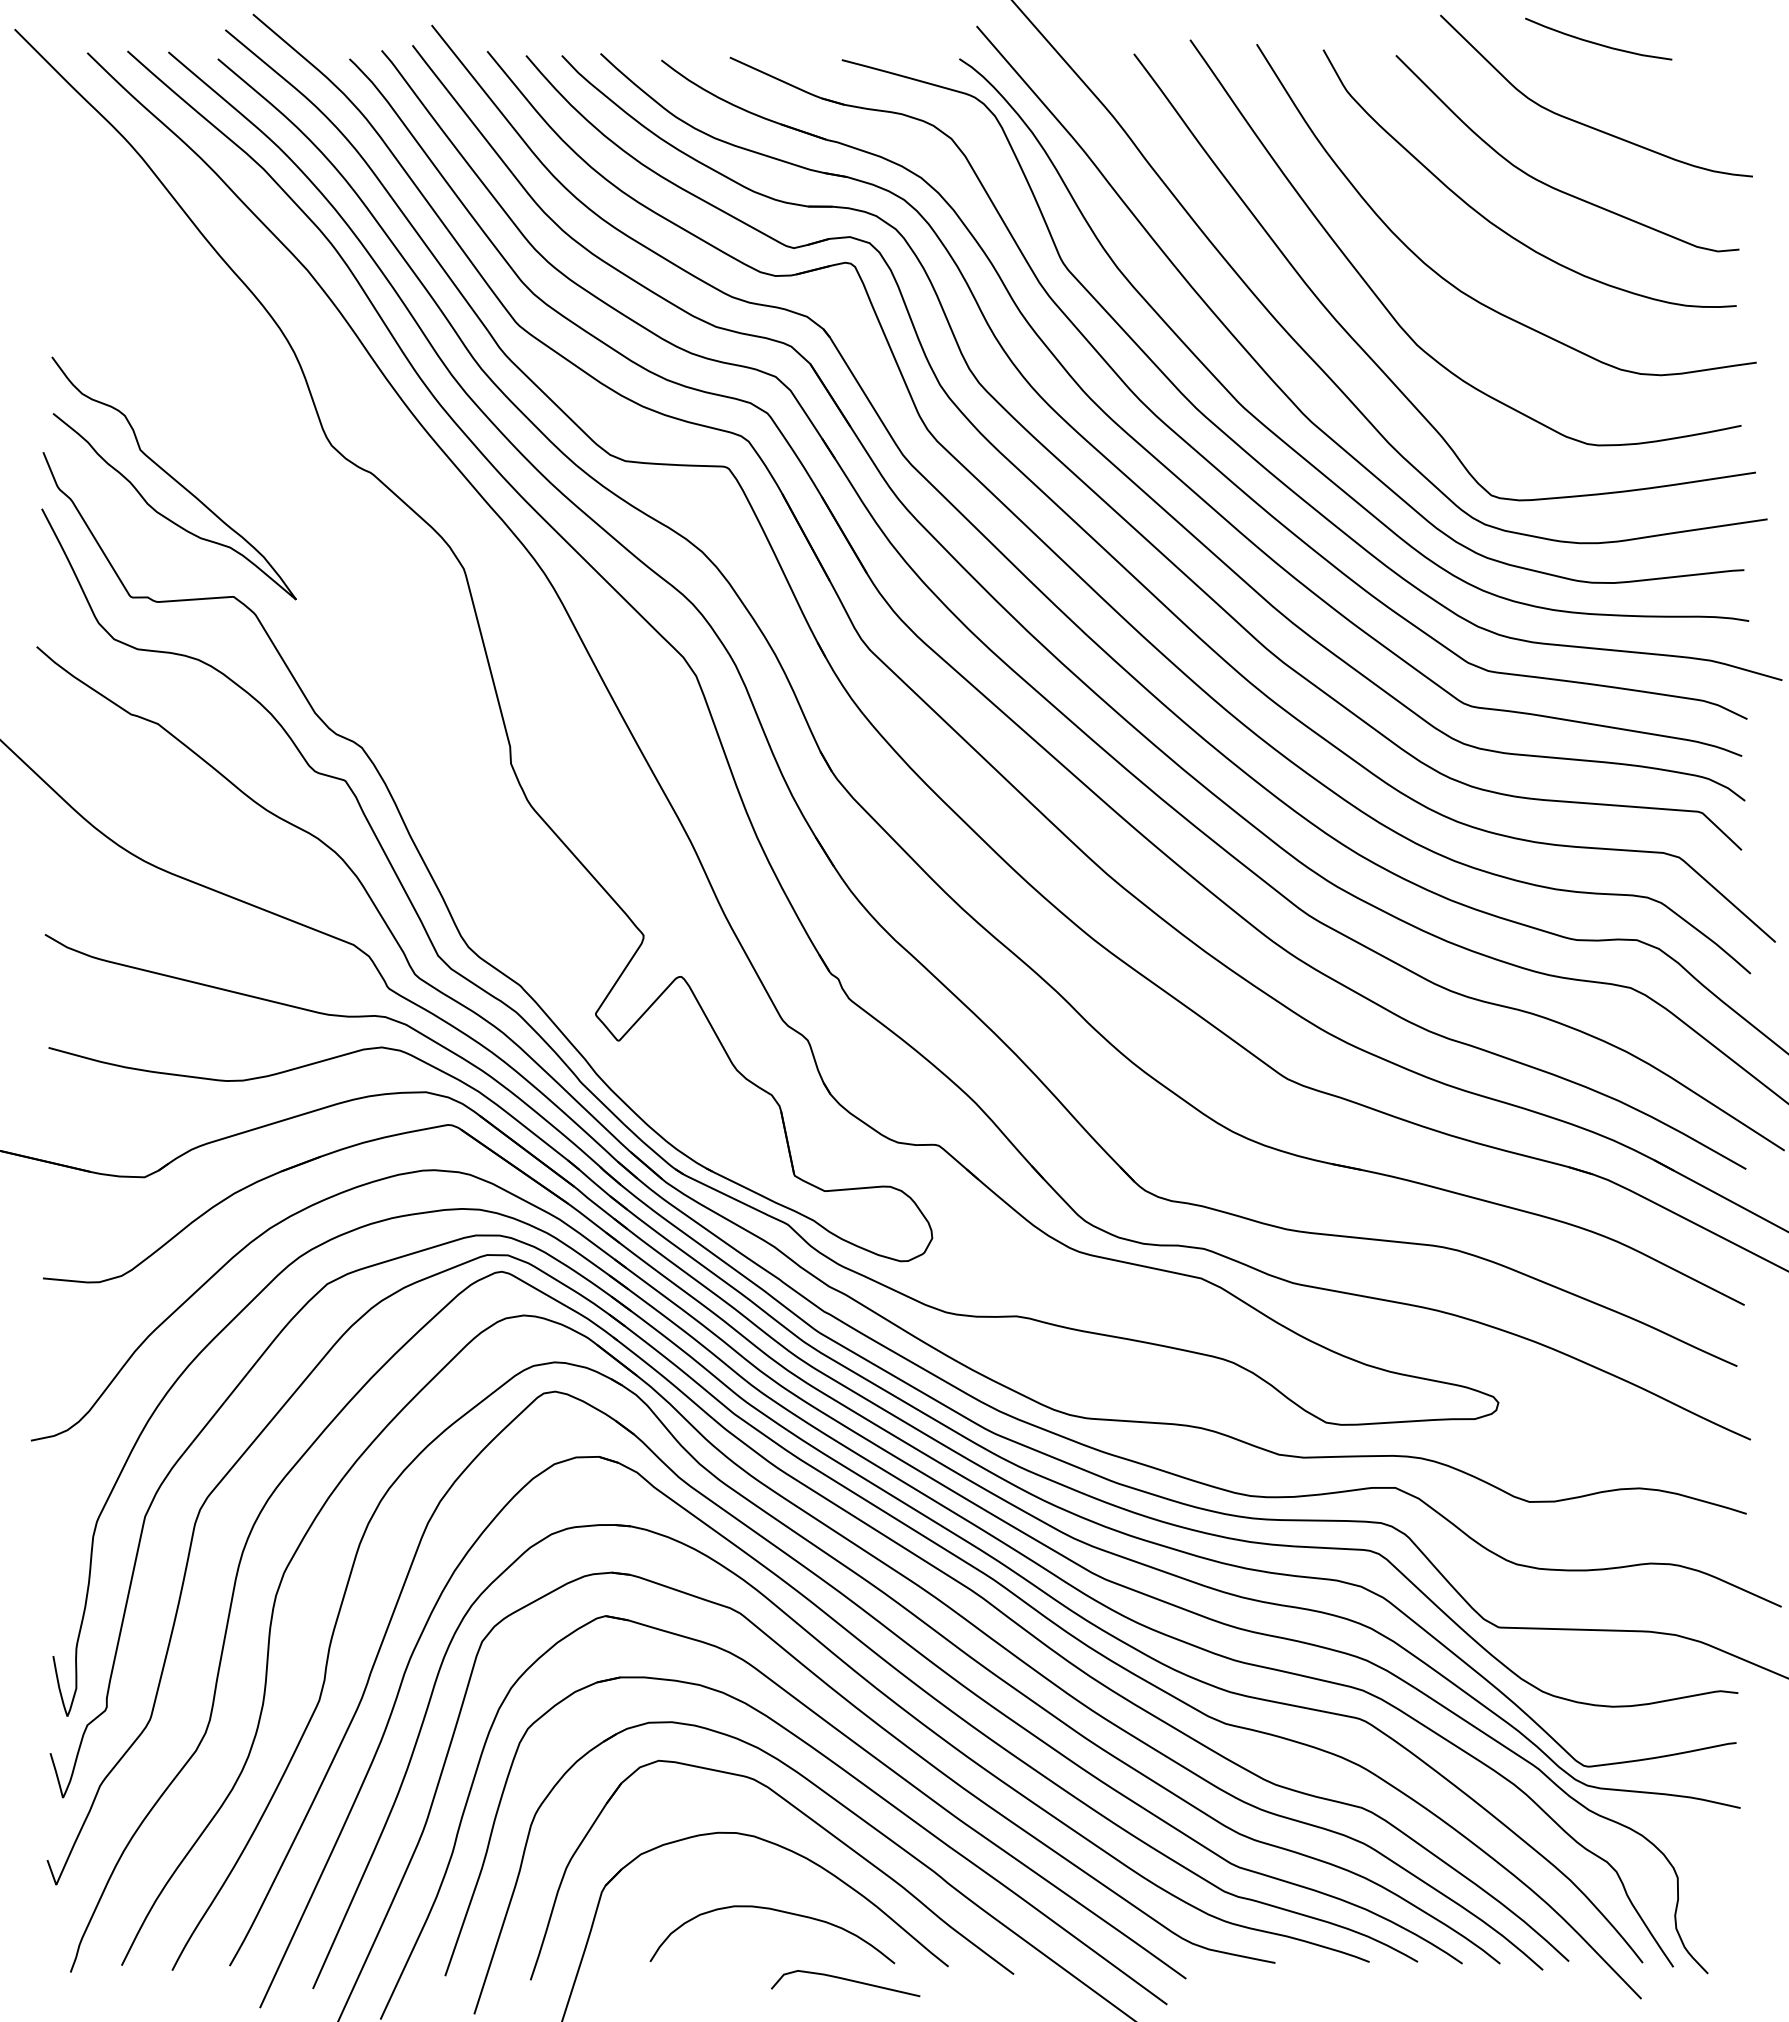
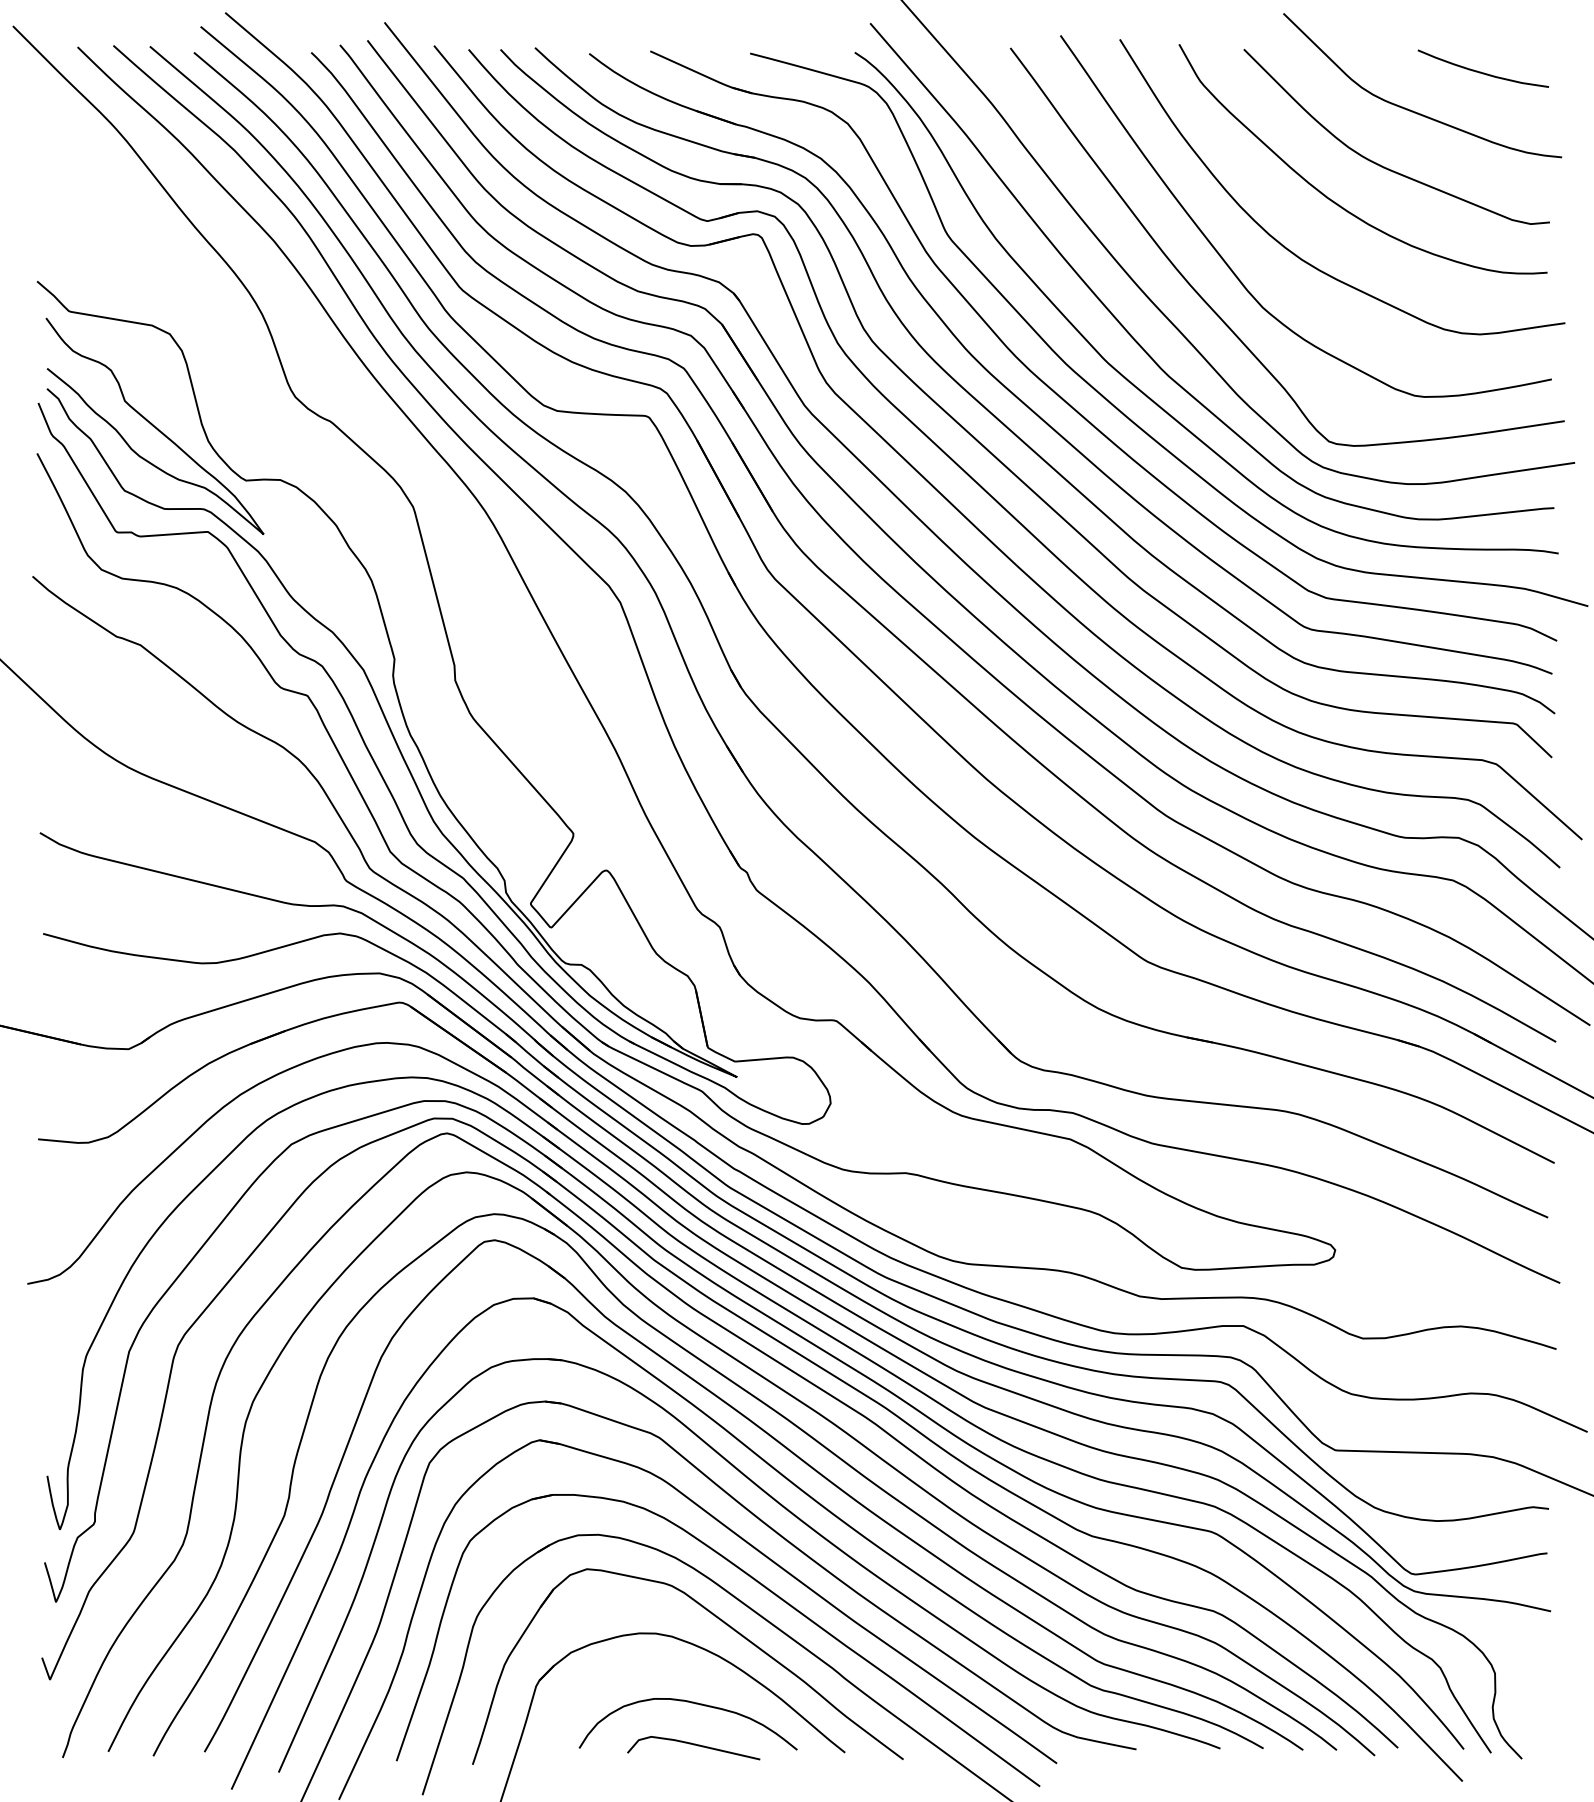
curve: (1596, 42) -> (1481, 71), moved
part: (440, 761) -> (392, 678), added
curve: (845, 1980) -> (693, 1745), moved

